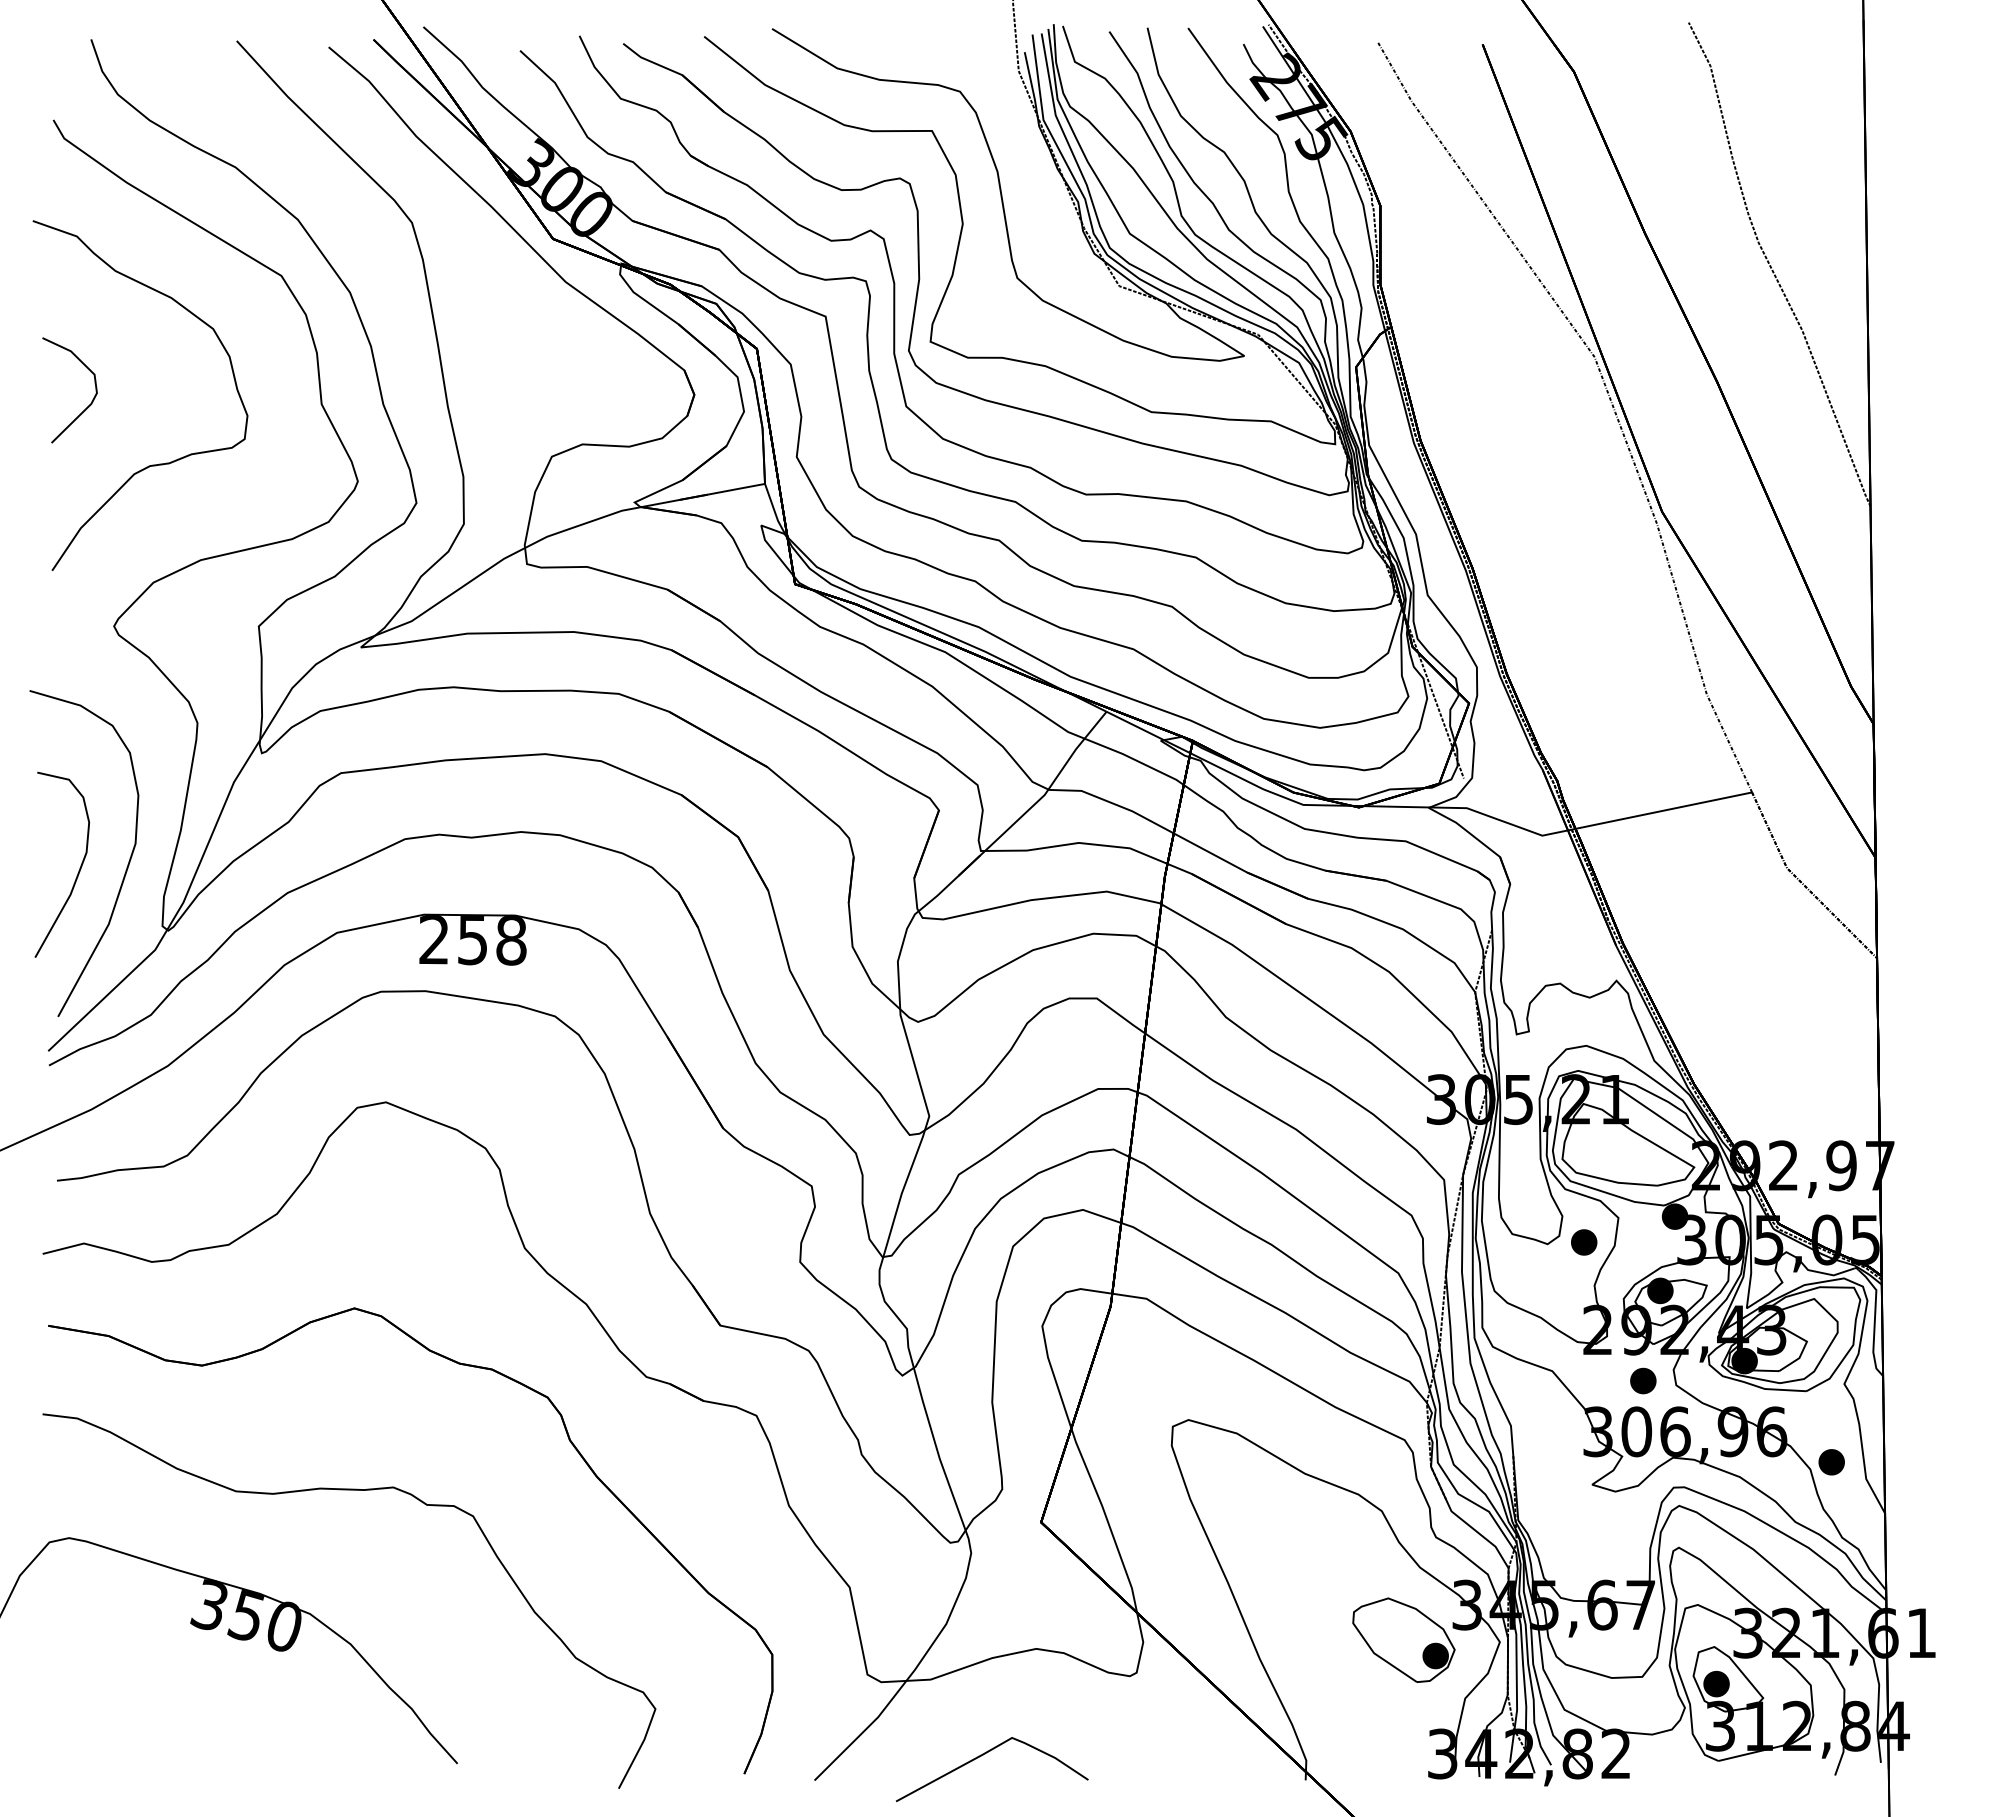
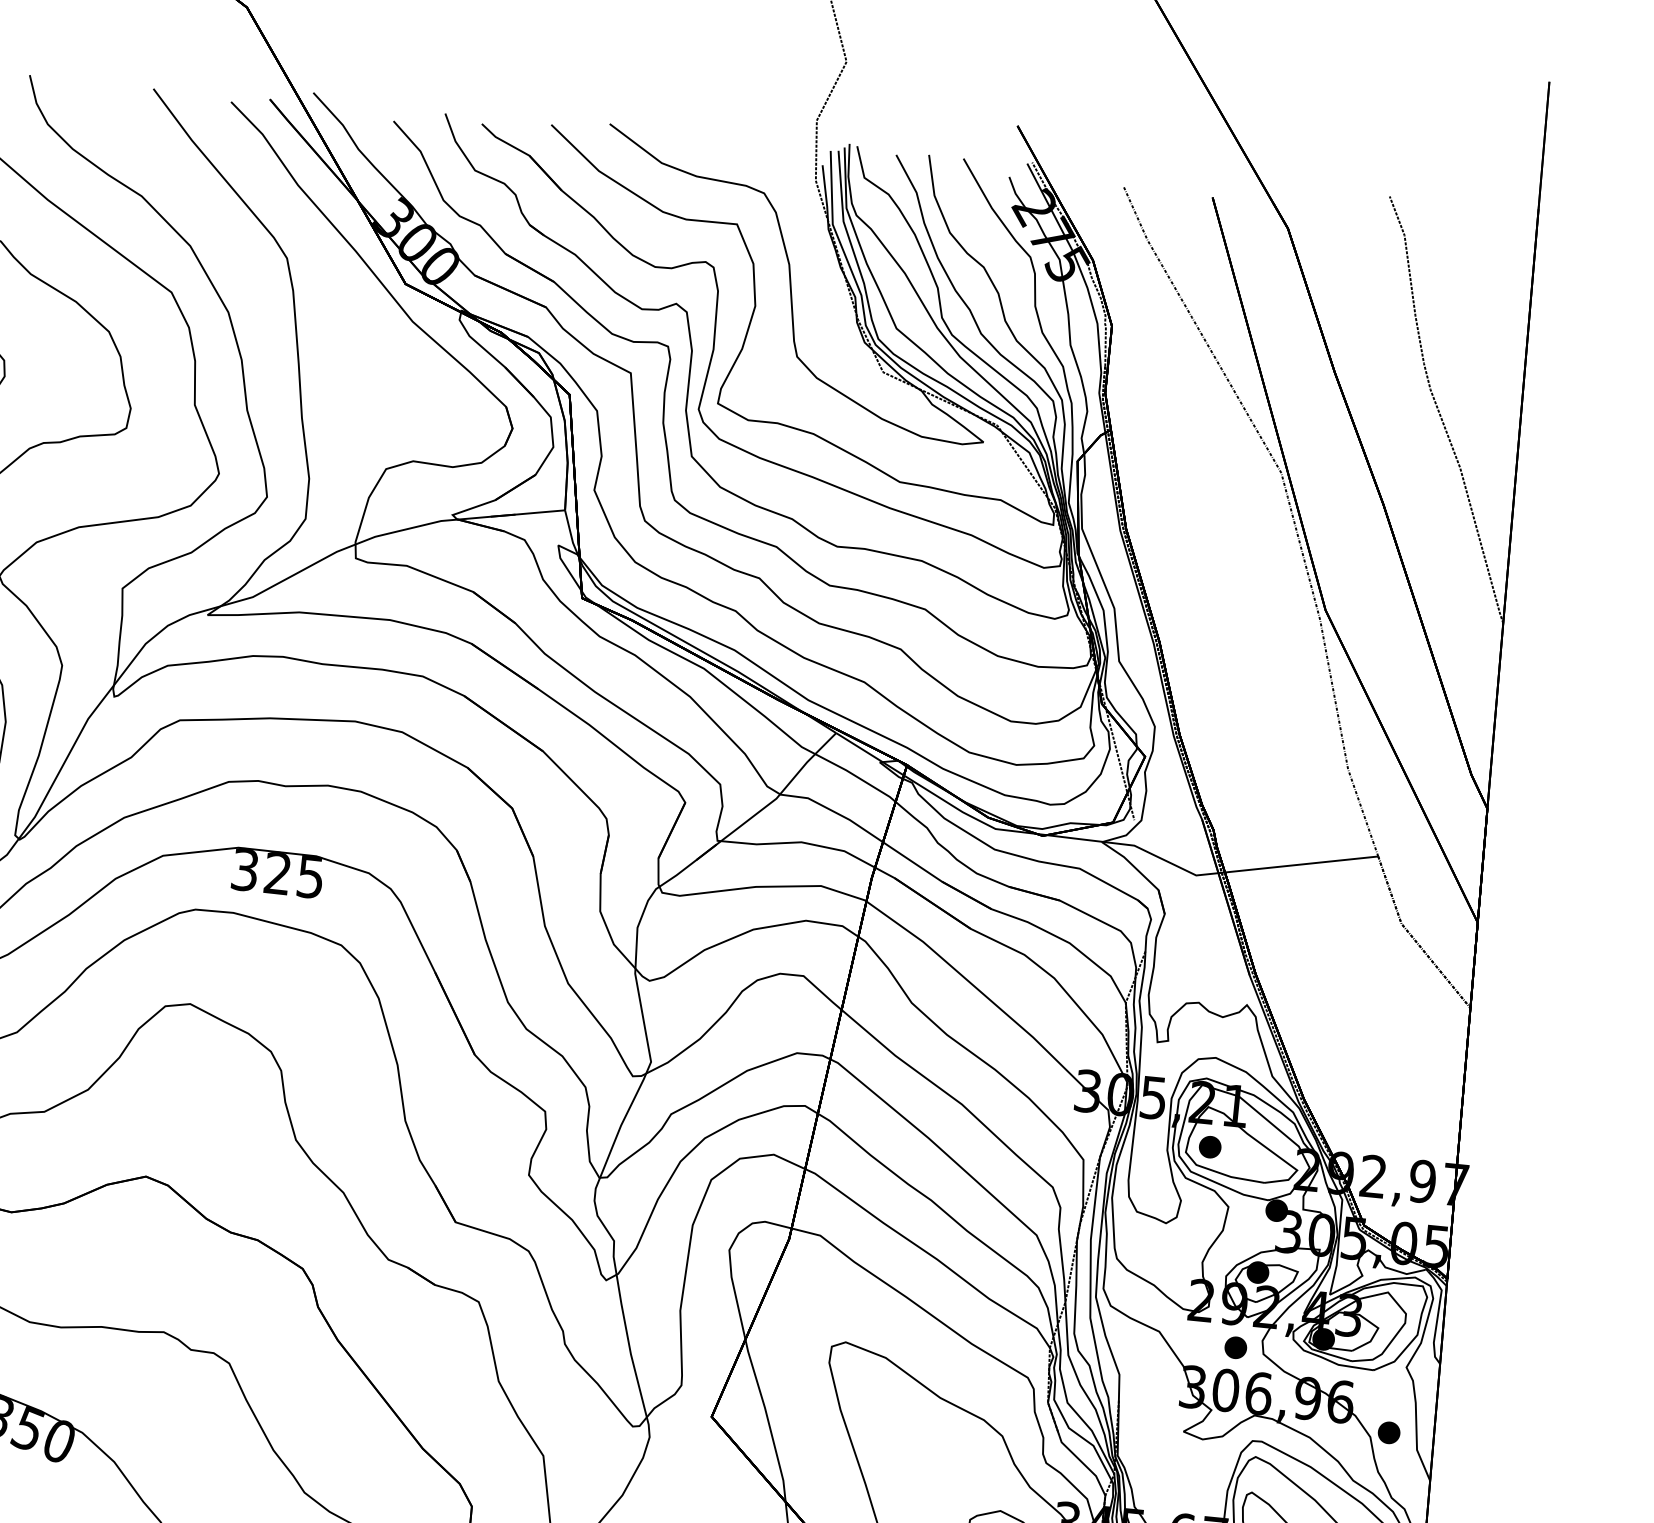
text: (472, 939) -> (277, 872), 258 -> 325
part: (1584, 1242) -> (1210, 1147), moved

